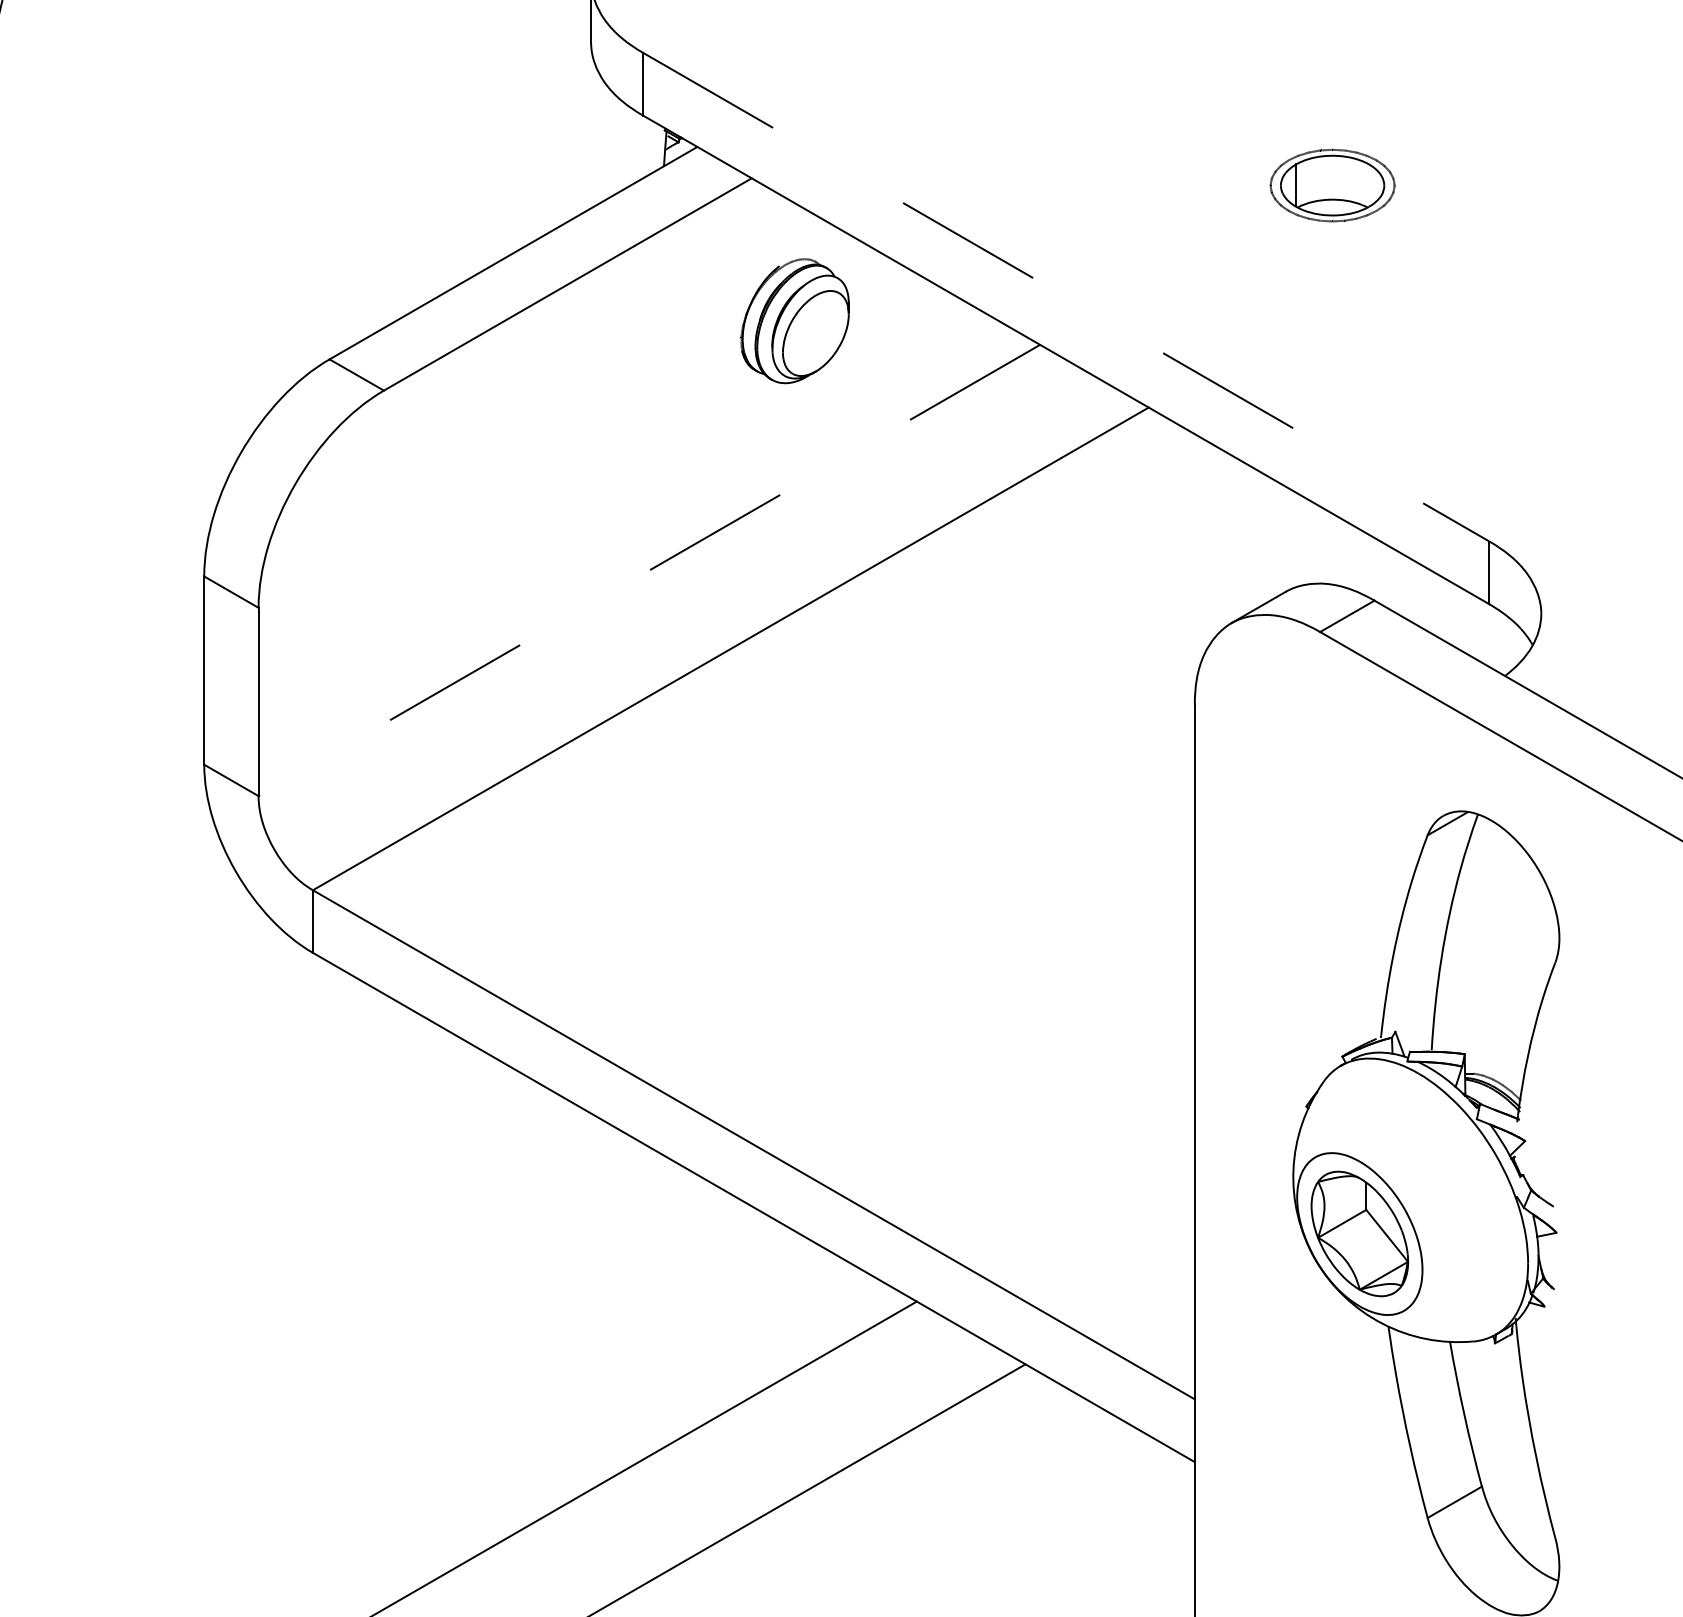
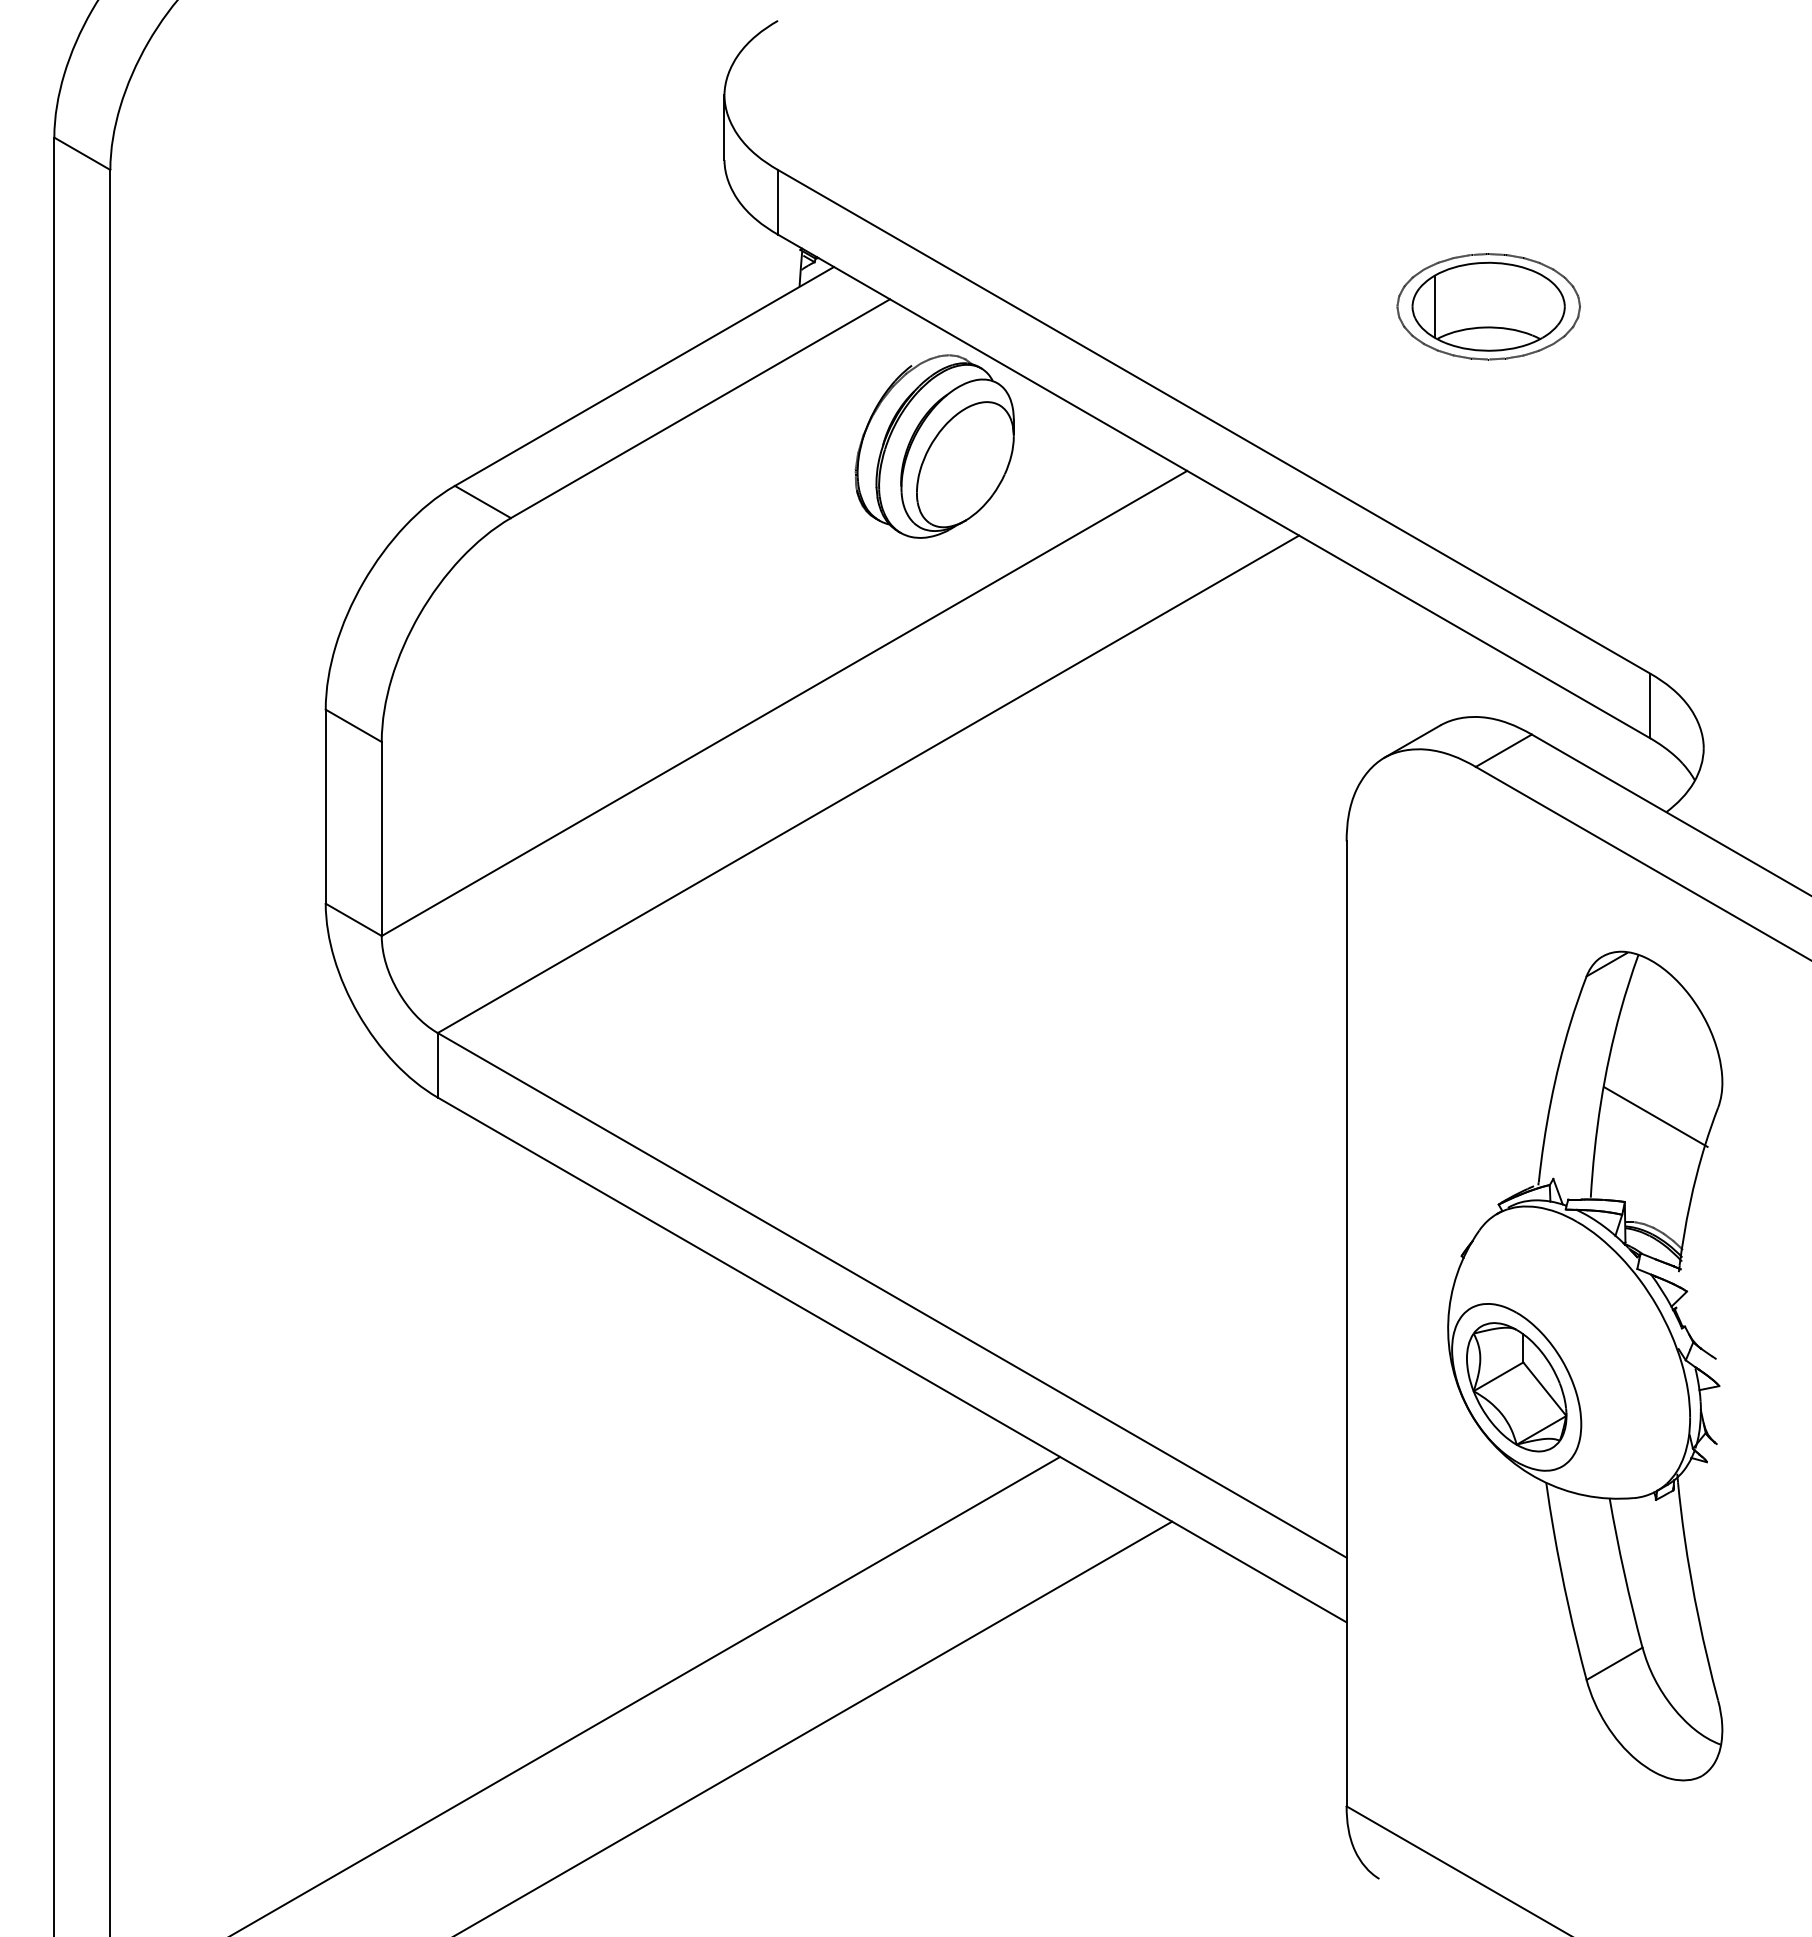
part: (1332, 185) -> (1488, 306), size x1.43
line: (1066, 296) -> (1214, 421), dashed -> solid
part: (794, 321) -> (934, 446), size x1.43
line: (649, 570) -> (784, 703), dashed -> solid
line: (1494, 971) -> (1655, 1116), added

